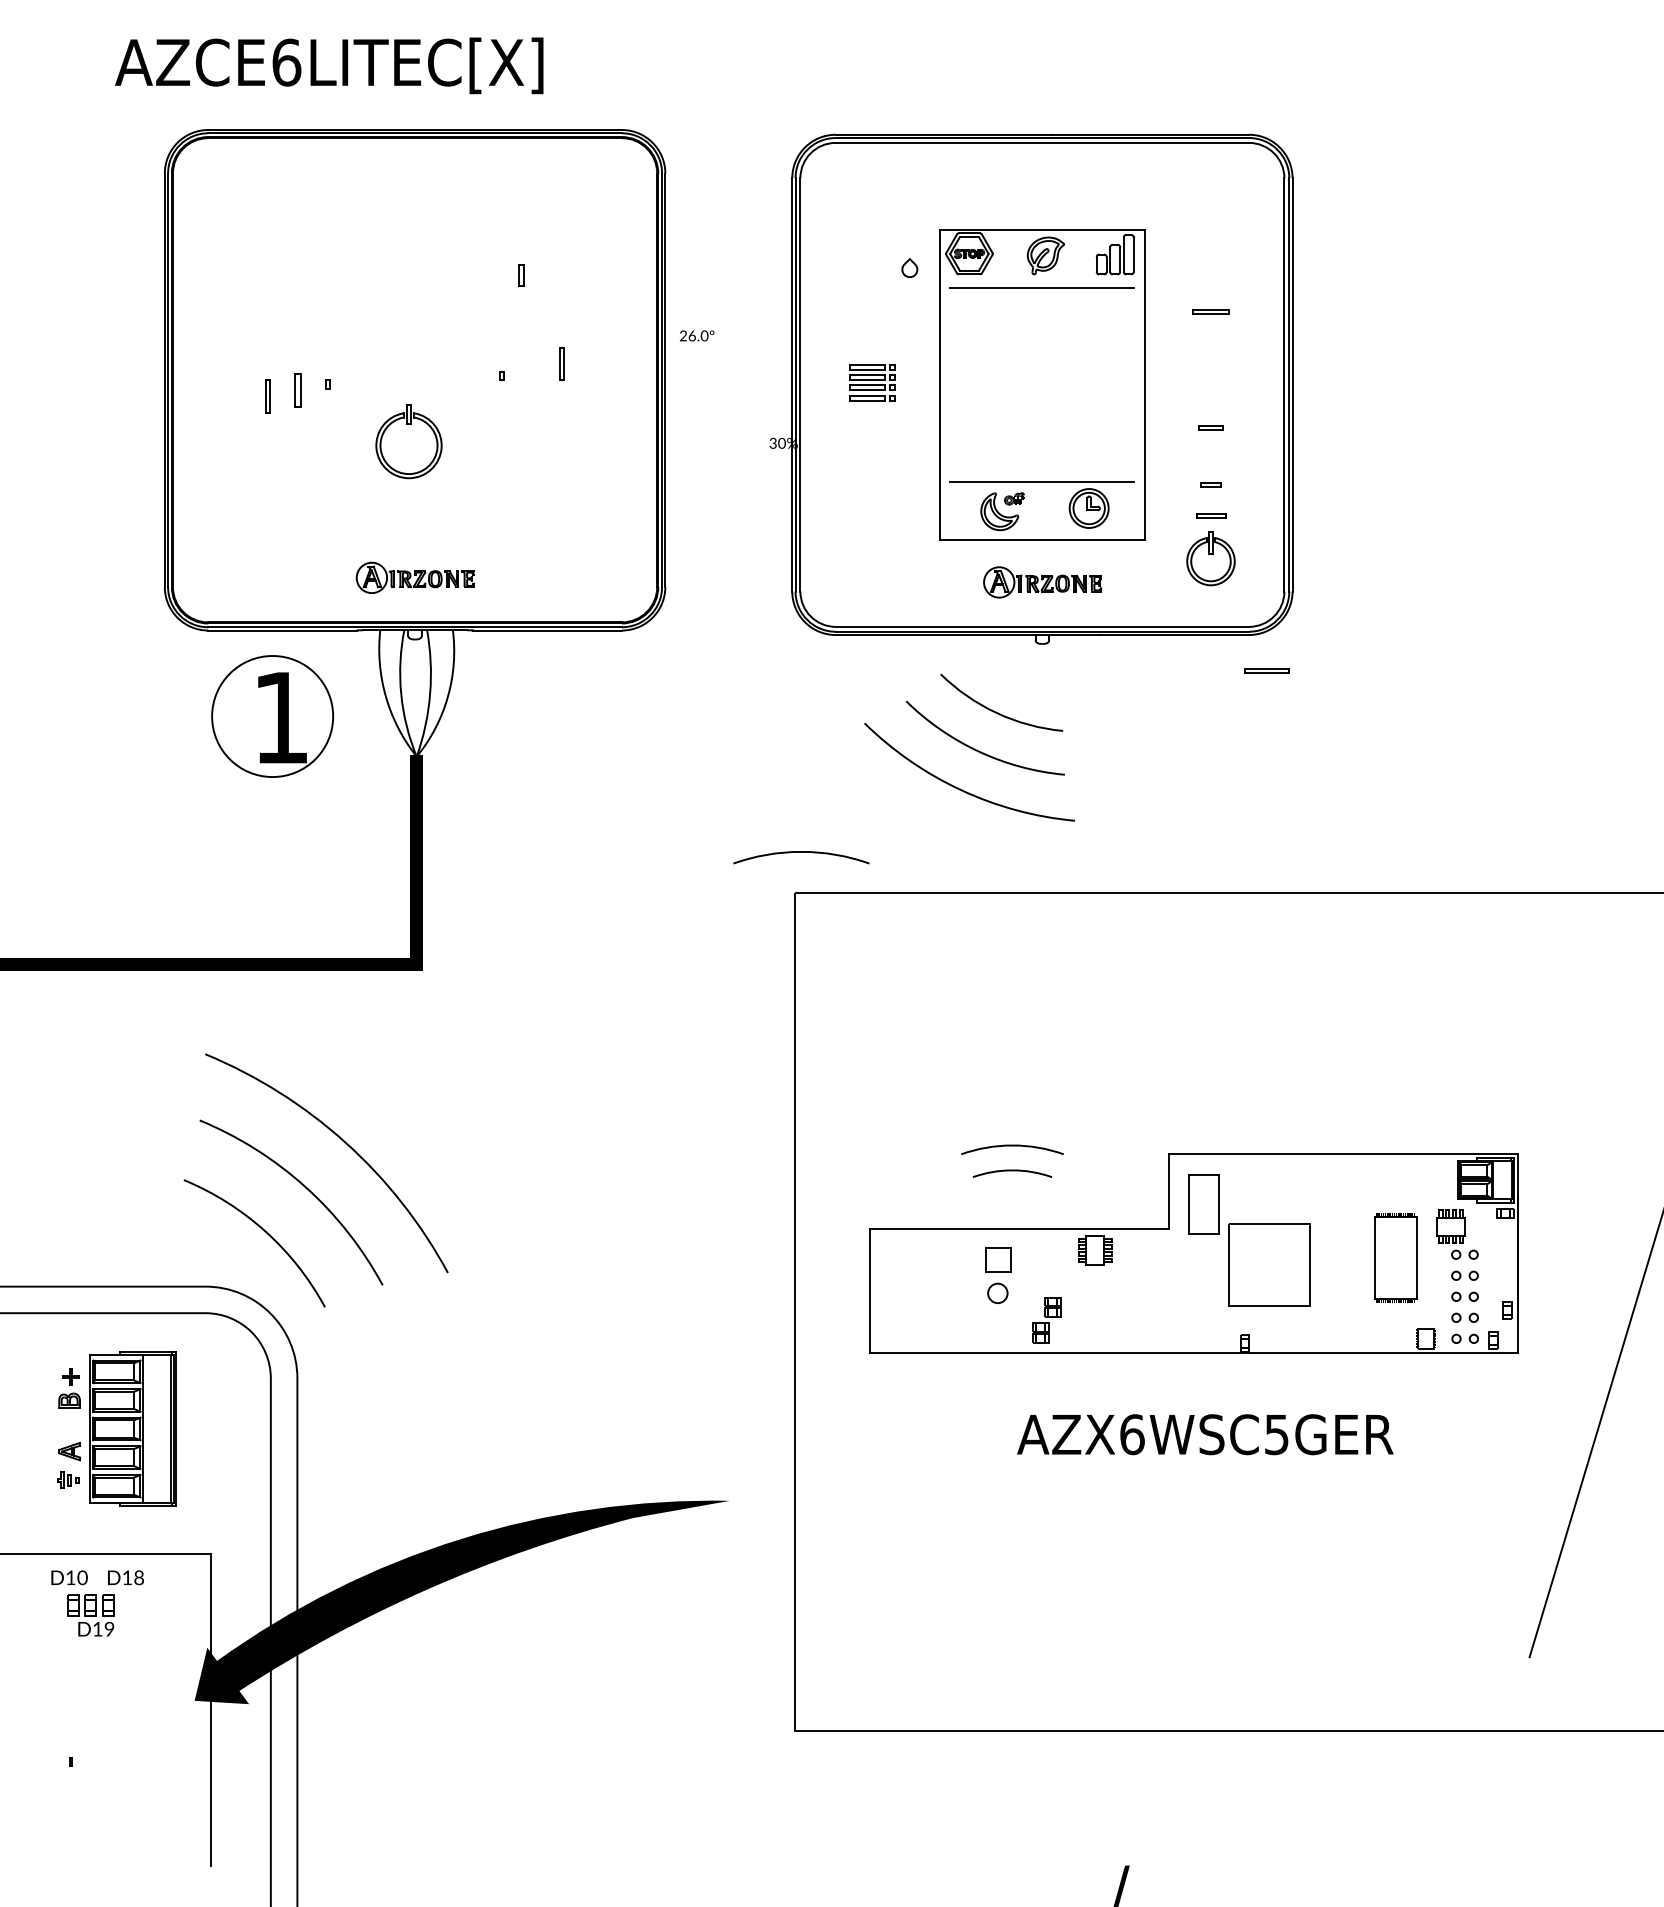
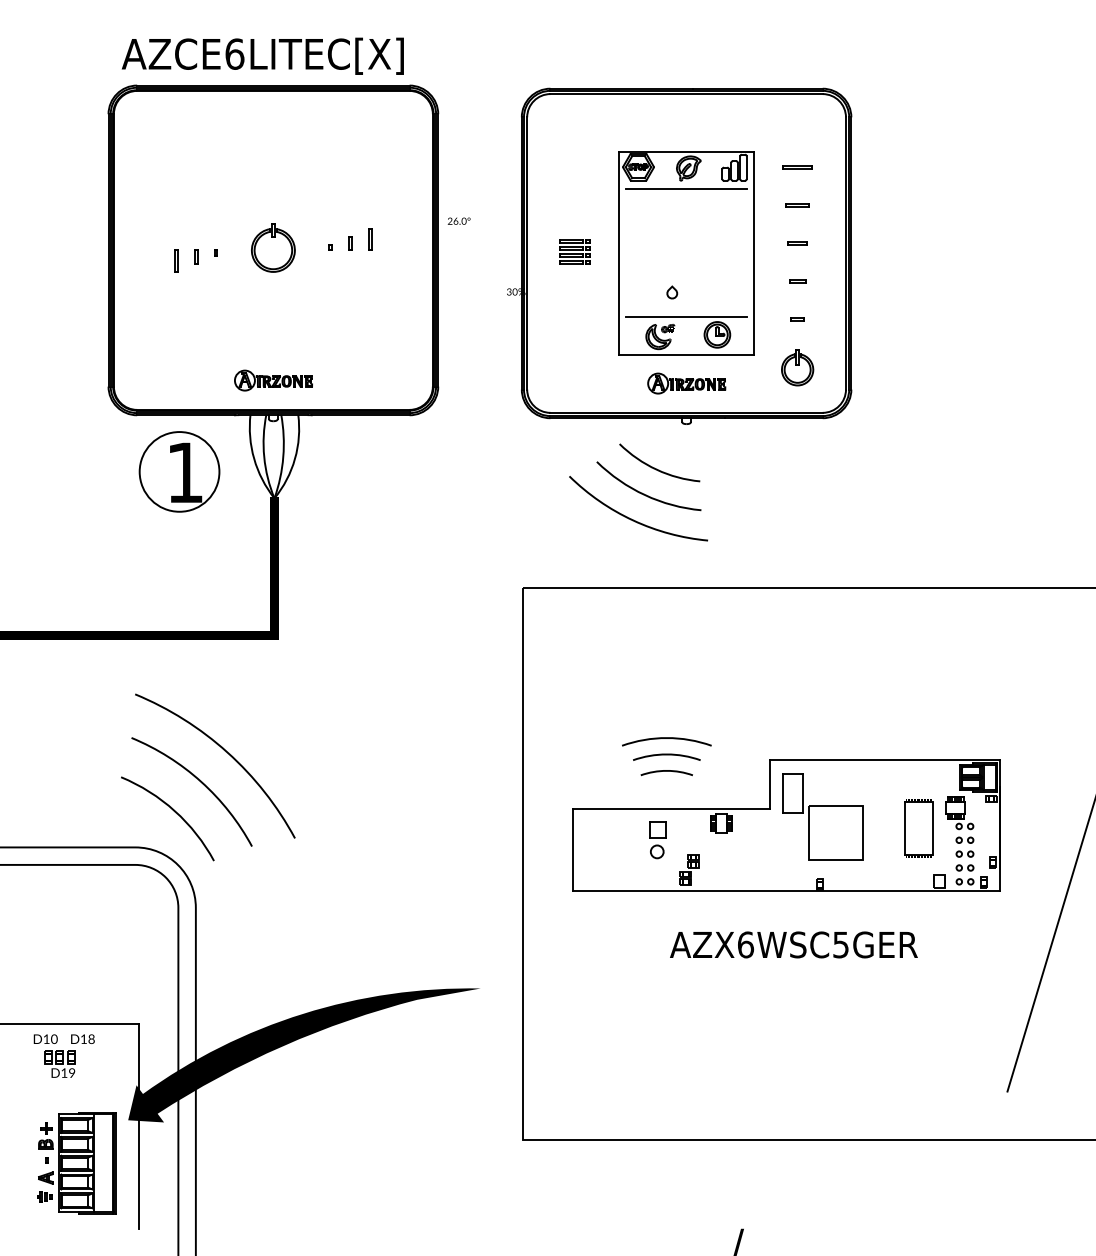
text: (328, 64) -> (262, 55), moved
part: (910, 268) -> (672, 292), moved
part: (521, 275) -> (350, 243), moved
part: (298, 389) -> (196, 256), size x0.62
part: (409, 441) -> (273, 247), moved
line: (1210, 513) -> (797, 242), moved
line: (1266, 668) -> (797, 166), moved
arc: (800, 852) -> (666, 738), moved
part: (116, 1429) -> (76, 1163), moved

